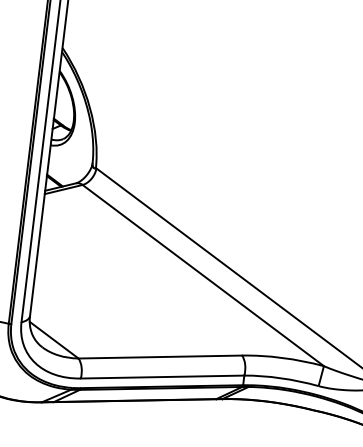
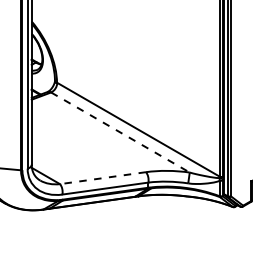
line: (203, 275) -> (120, 132), solid -> dashed
line: (159, 357) -> (102, 178), solid -> dashed

